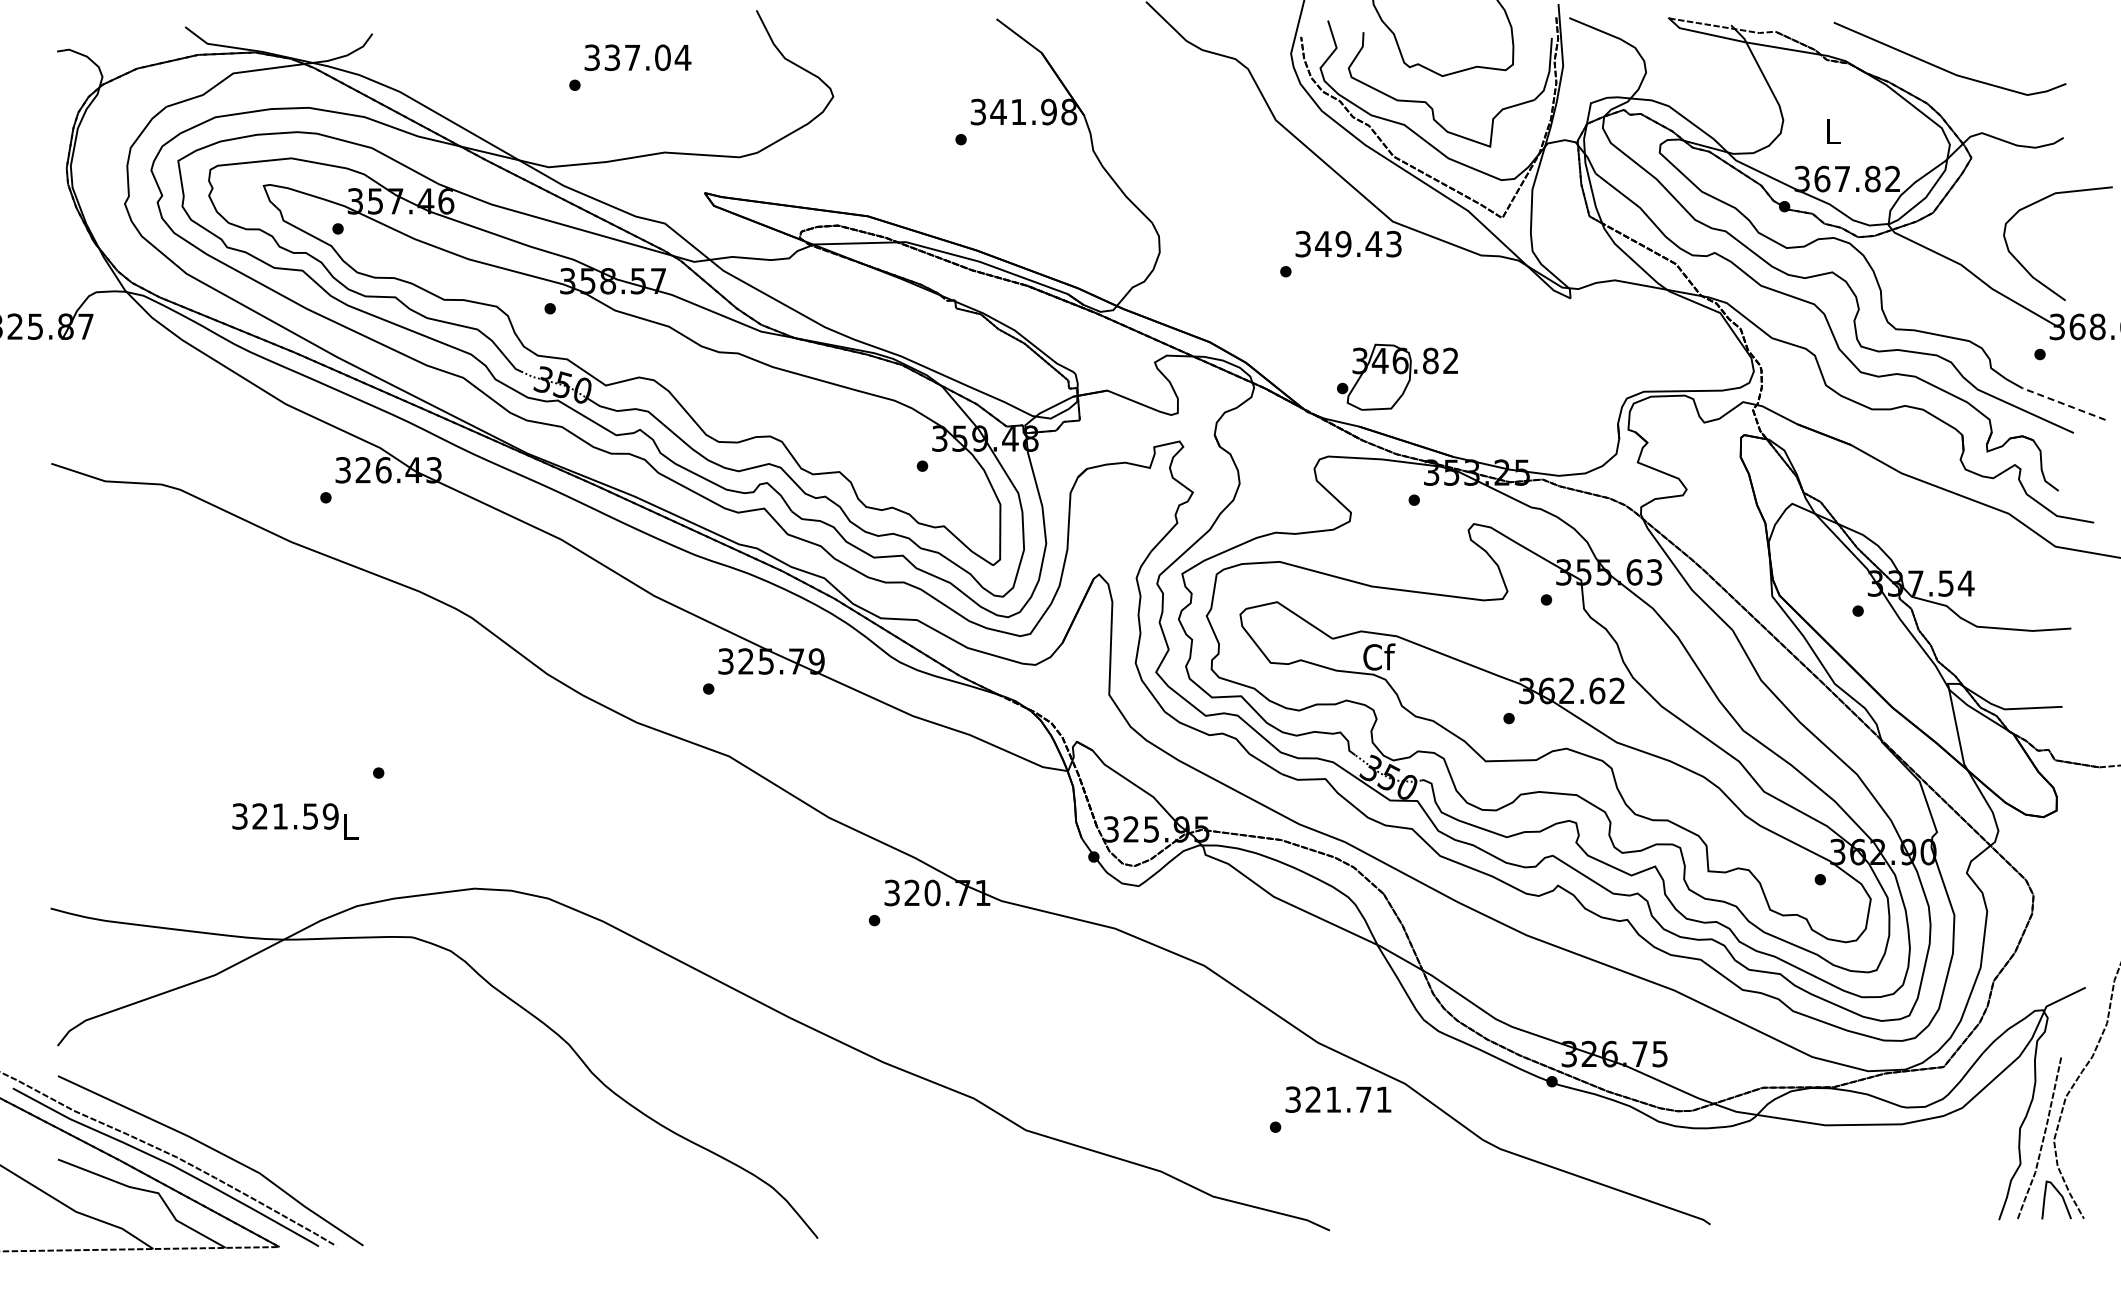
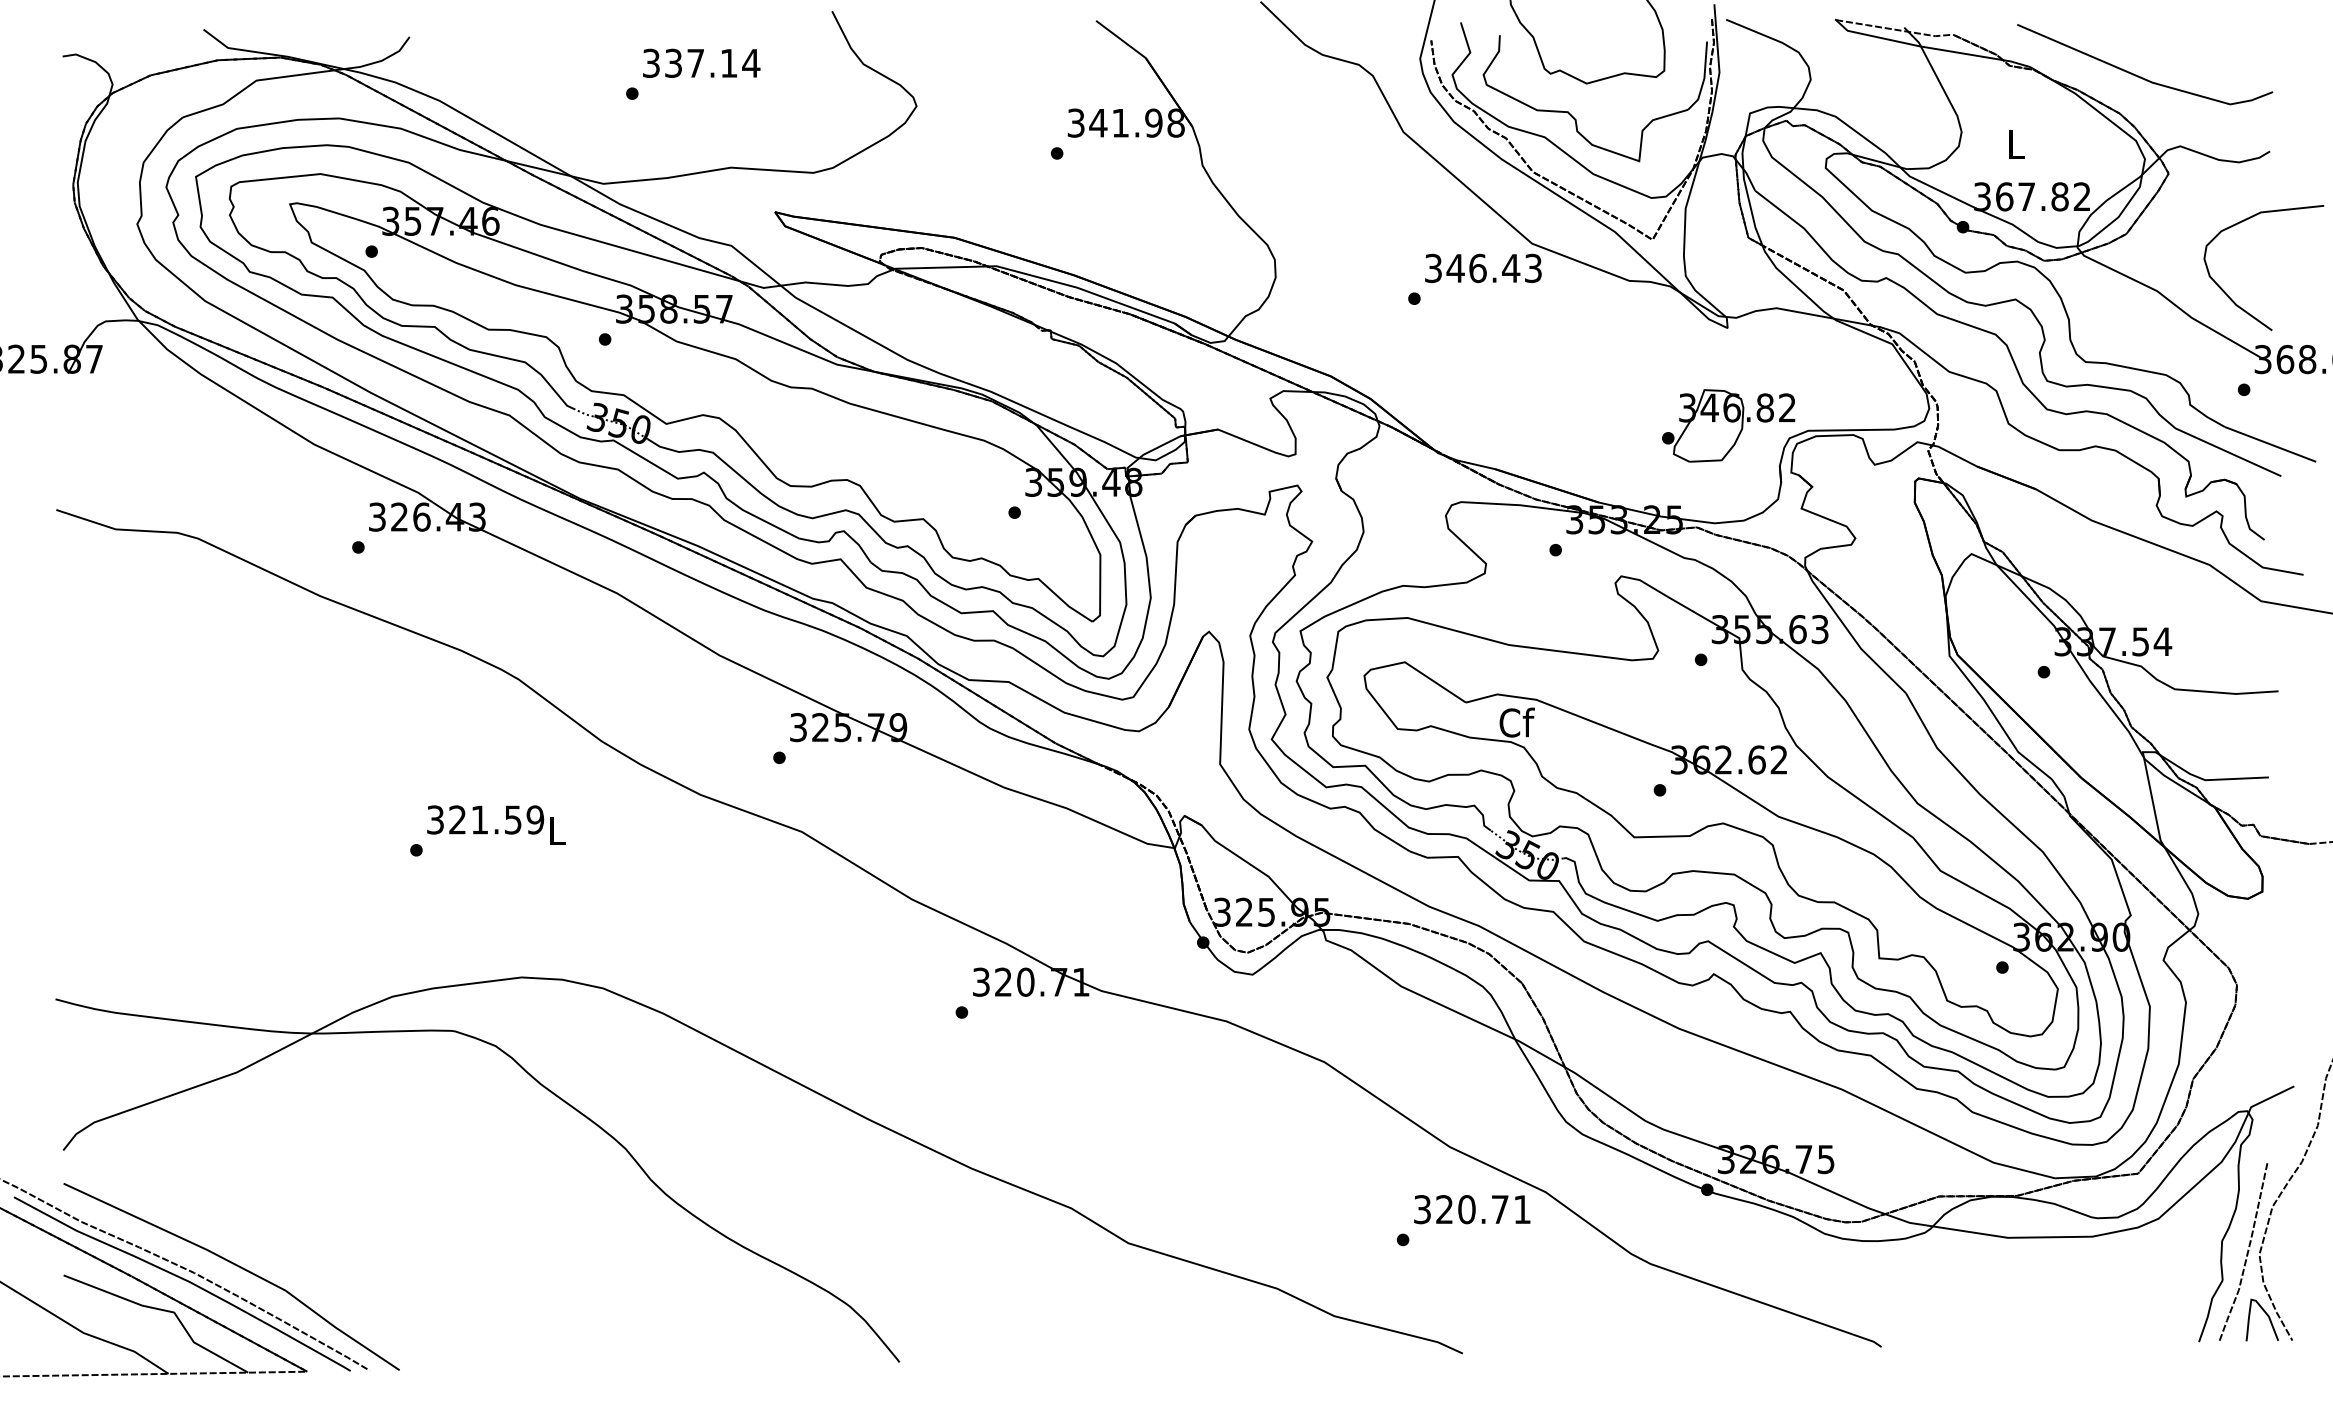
text: (662, 57) -> (728, 63), 337.04 -> 337.14
text: (1343, 243) -> (1477, 267), 349.43 -> 346.43
part: (1397, 376) -> (1728, 425), moved
line: (2063, 403) -> (2269, 443), dashed -> solid
text: (295, 821) -> (496, 825), moved
text: (1333, 1099) -> (1466, 1209), 321.71 -> 320.71

